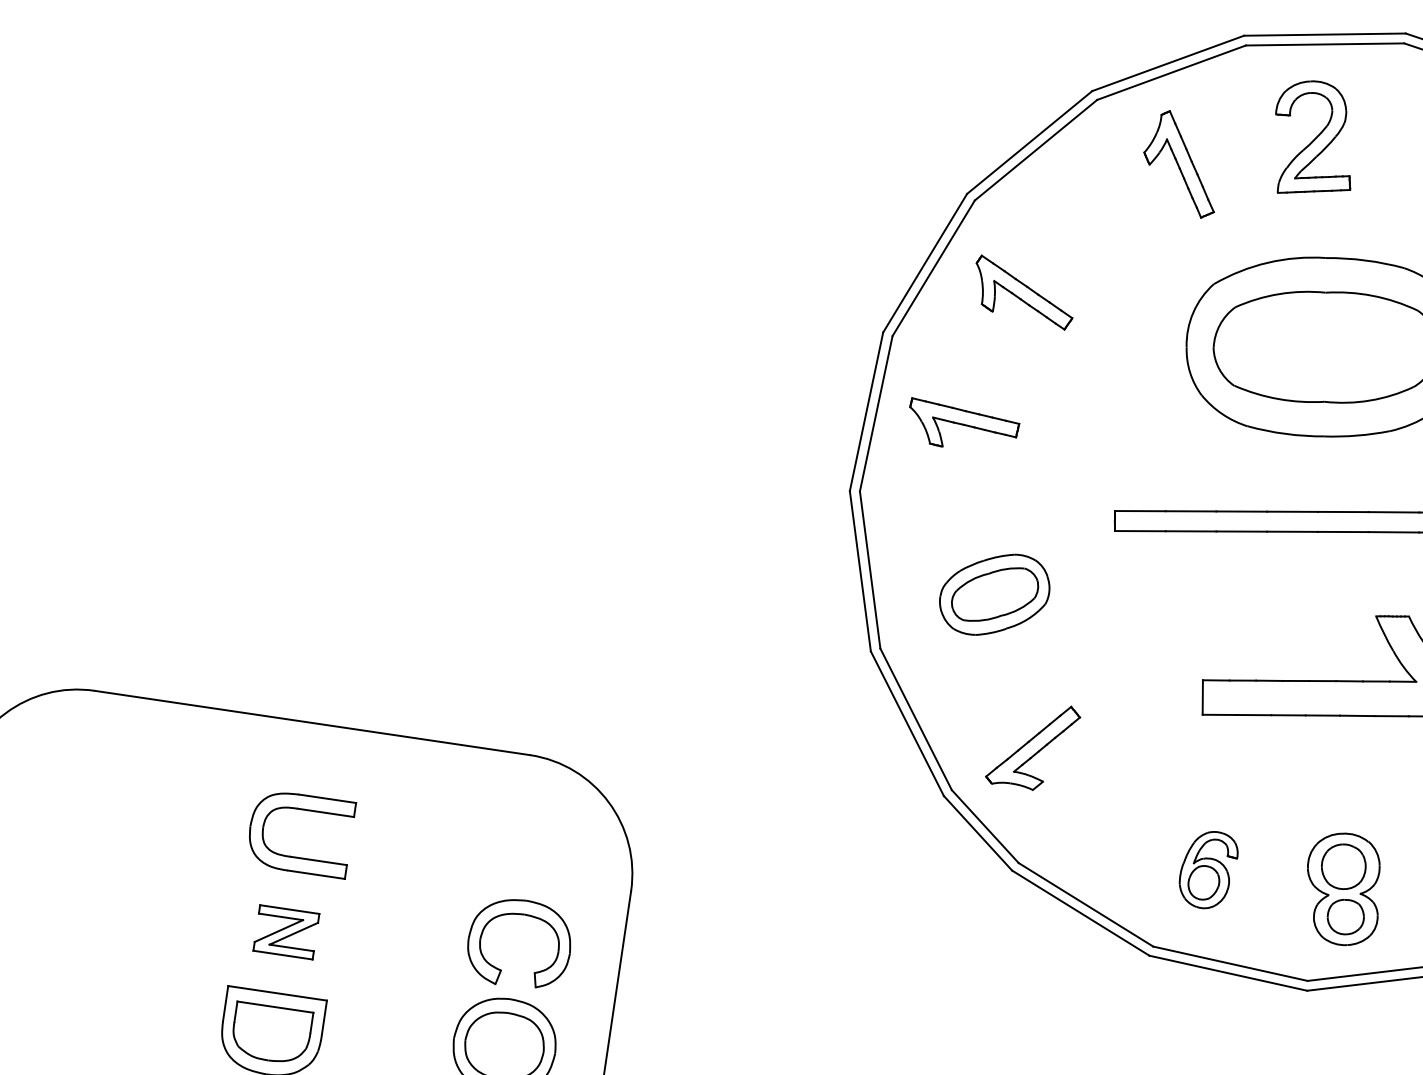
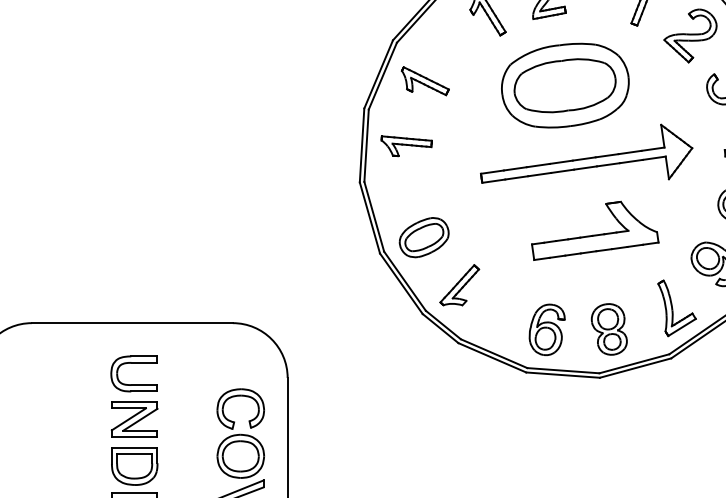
part: (993, 594) -> (423, 237), moved
part: (1207, 869) -> (546, 329), size x1.43
part: (286, 932) -> (134, 419), size x1.67

